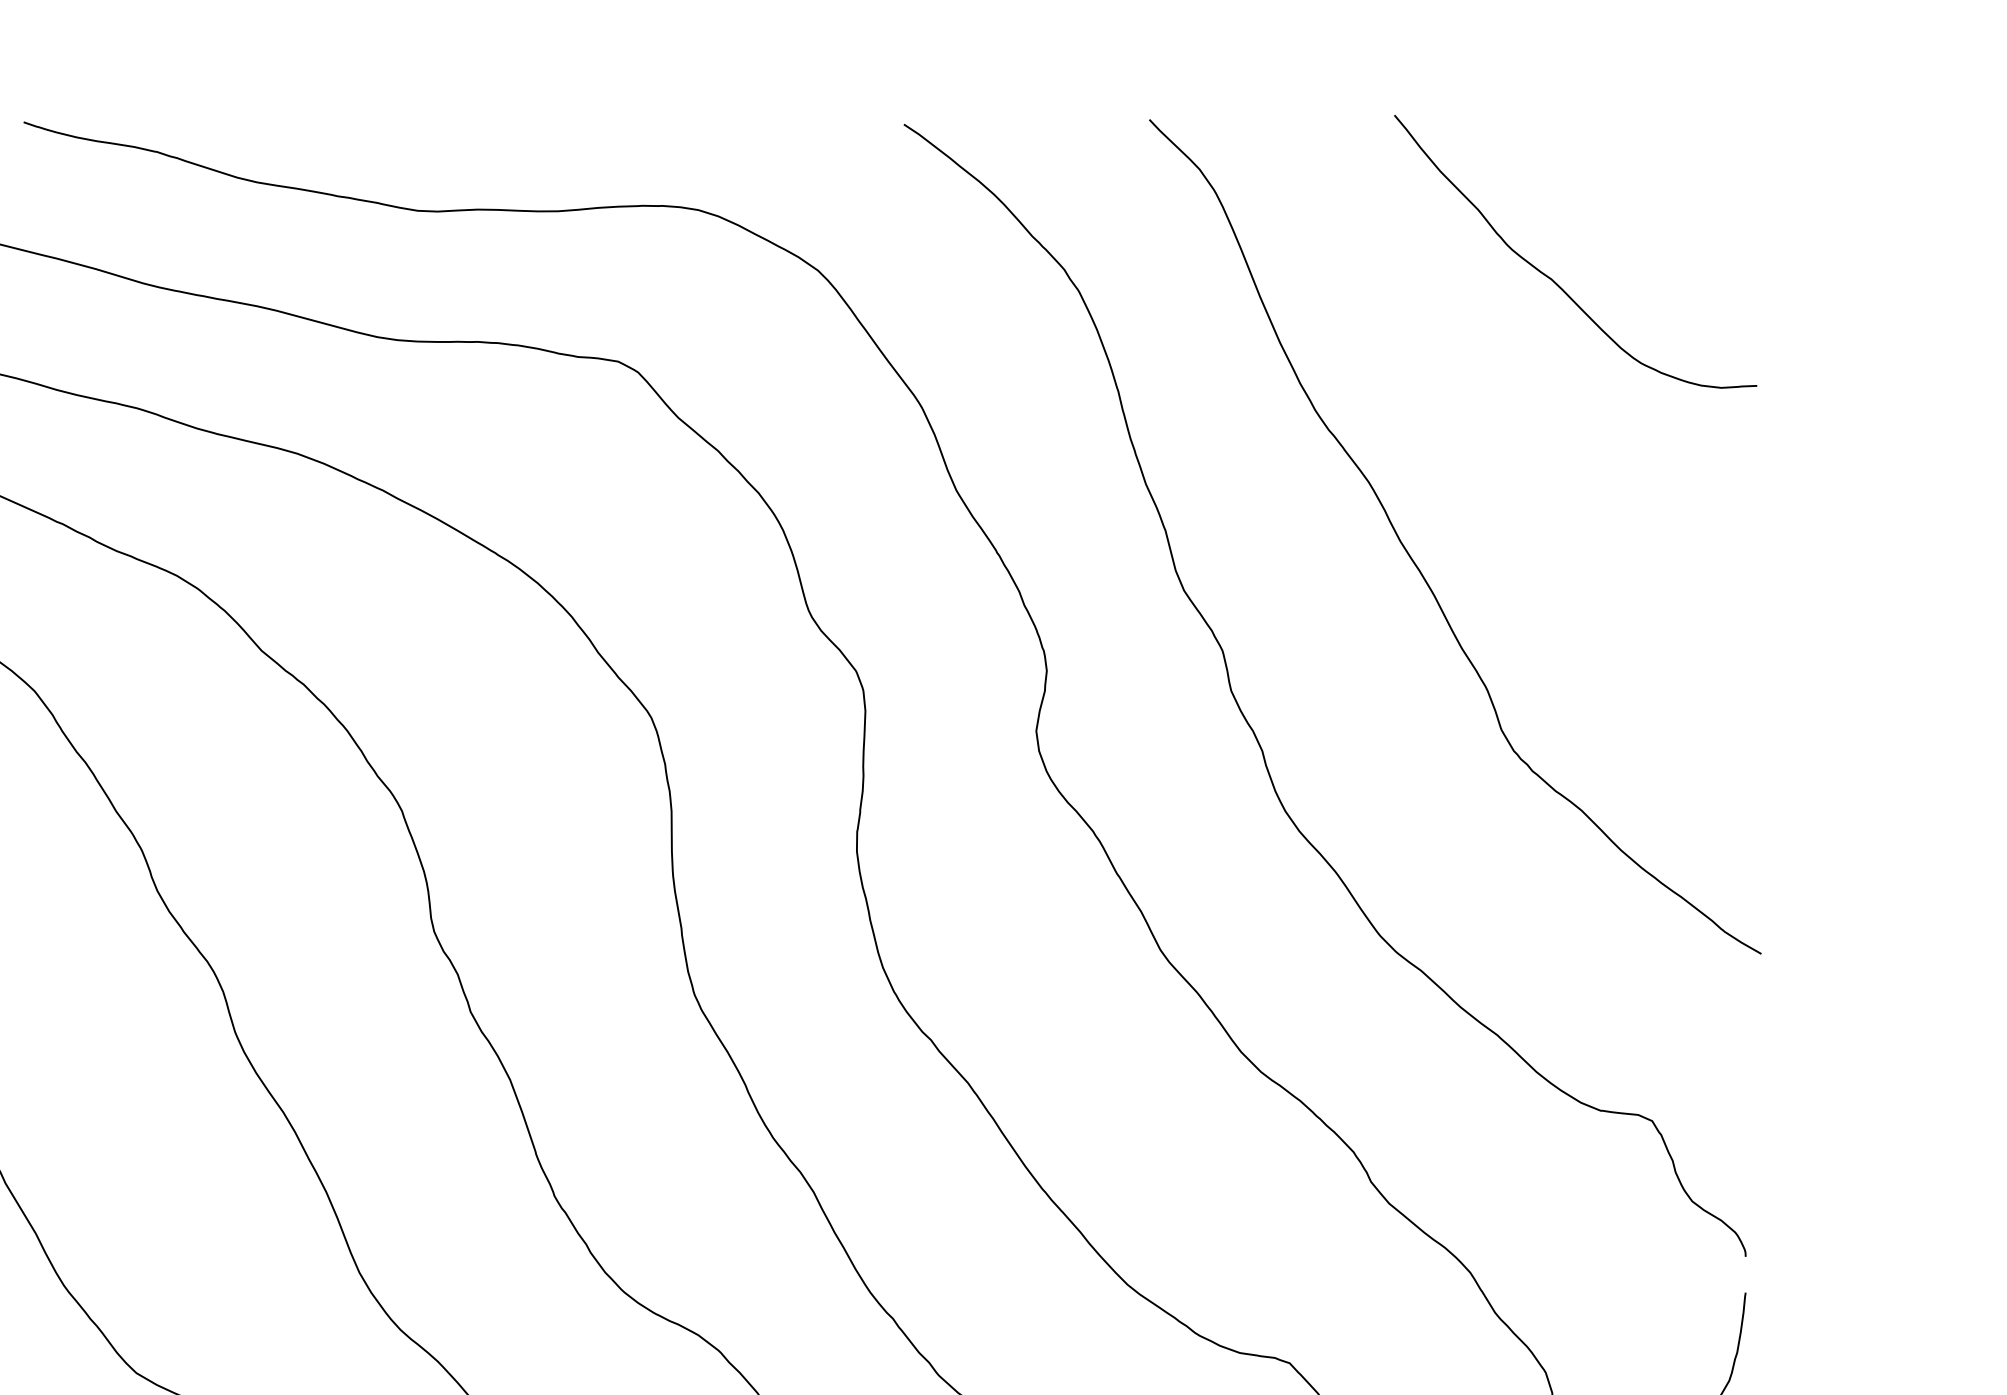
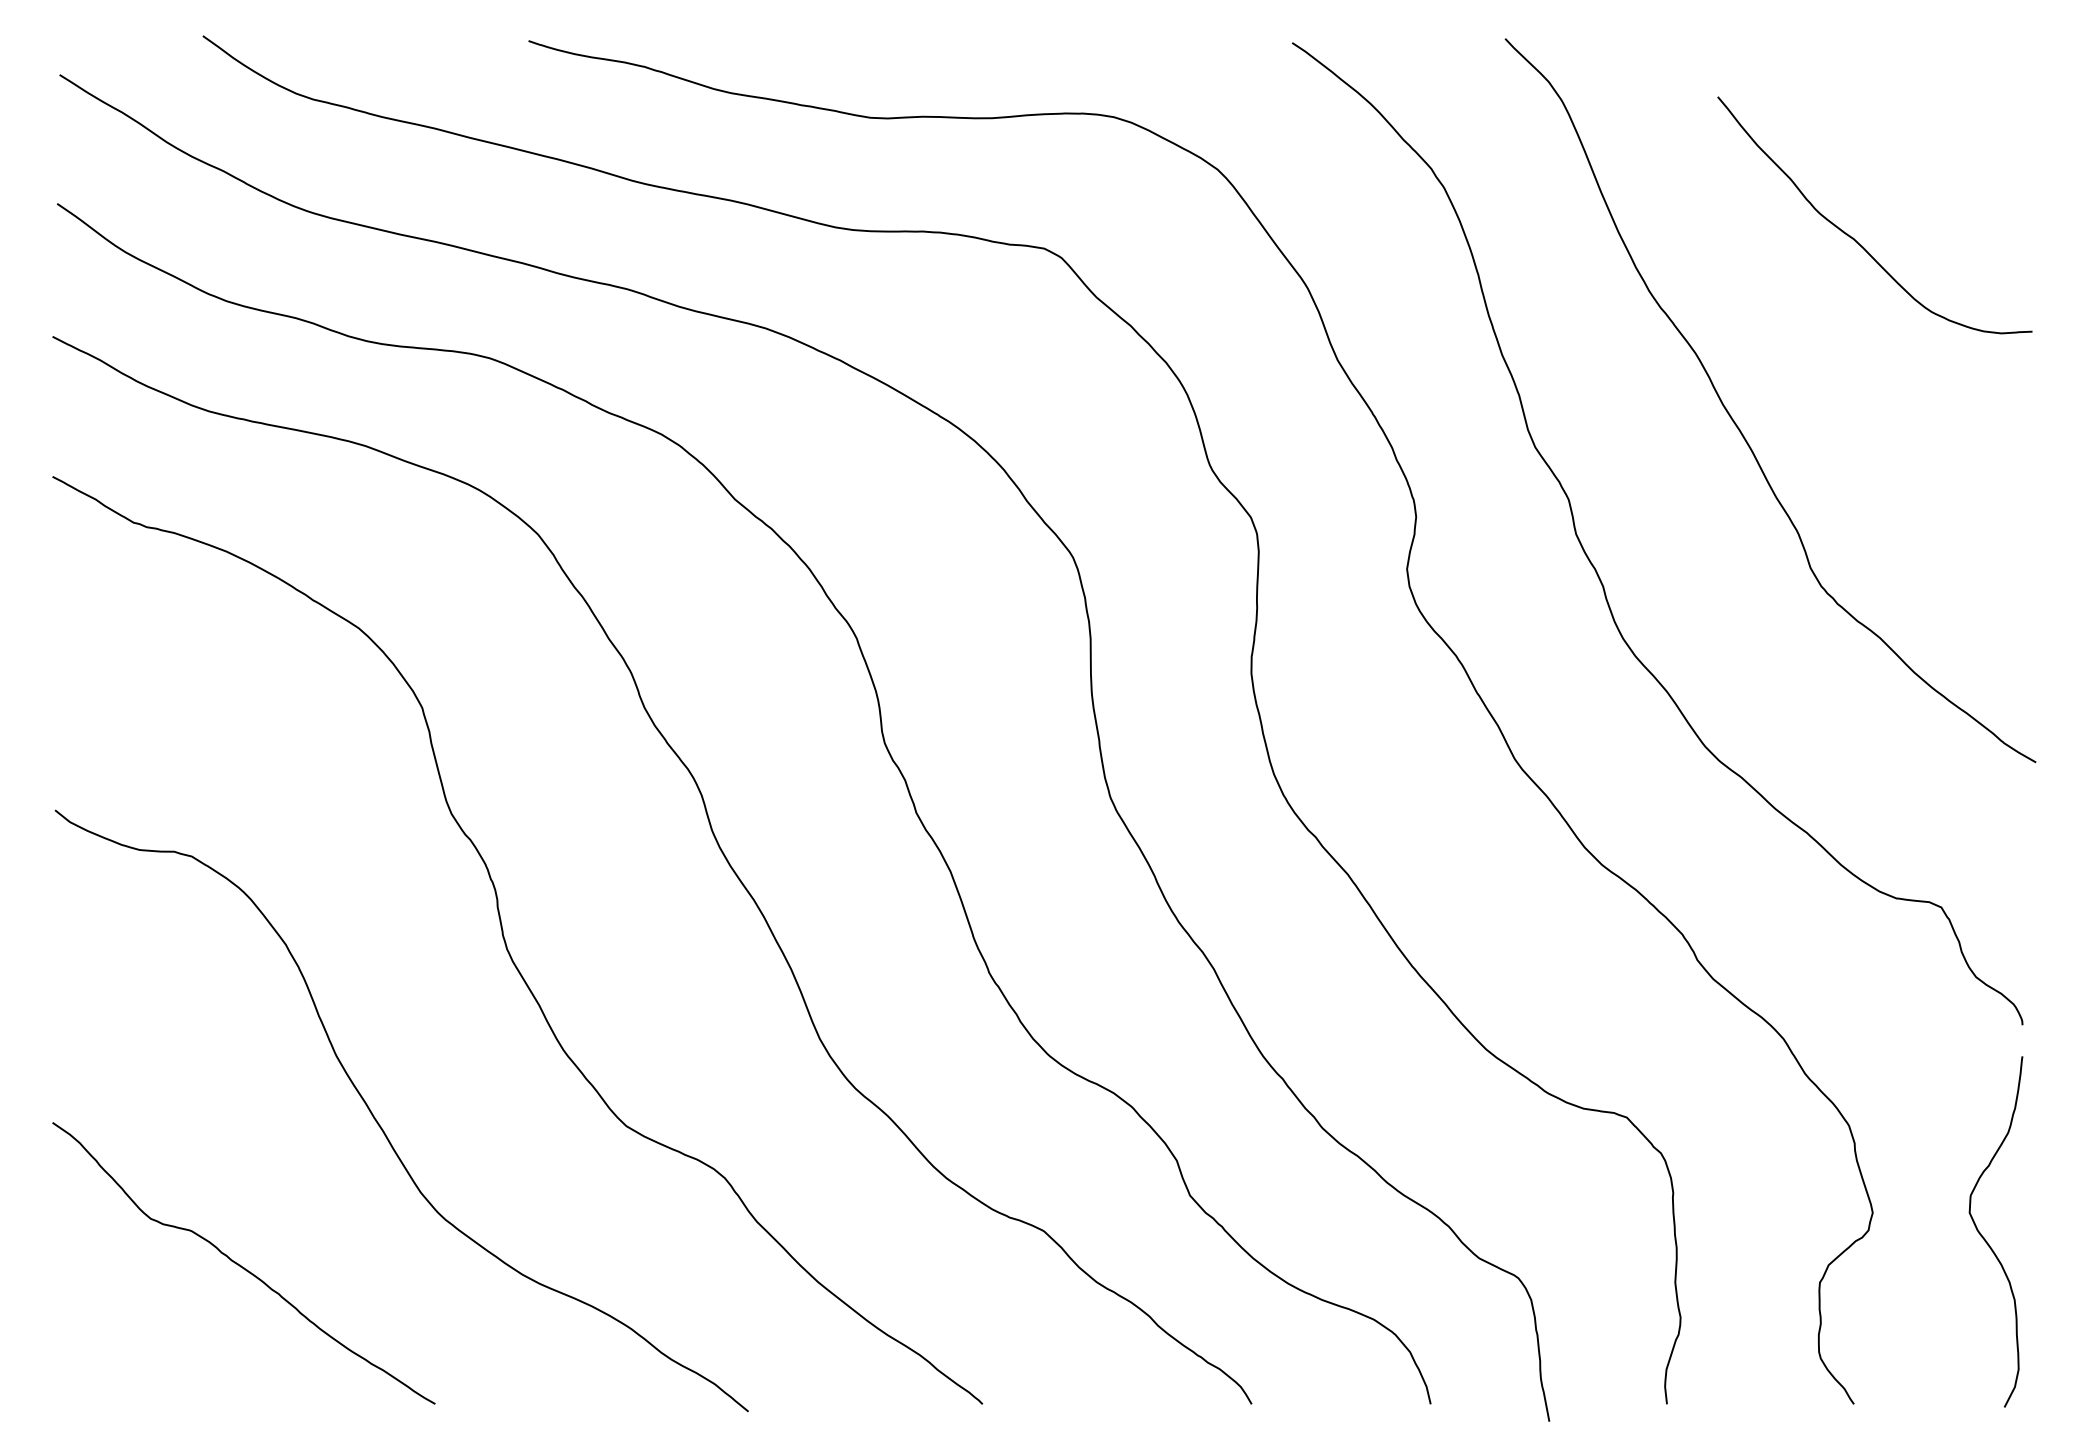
curve: (1550, 277) -> (1853, 237), moved

